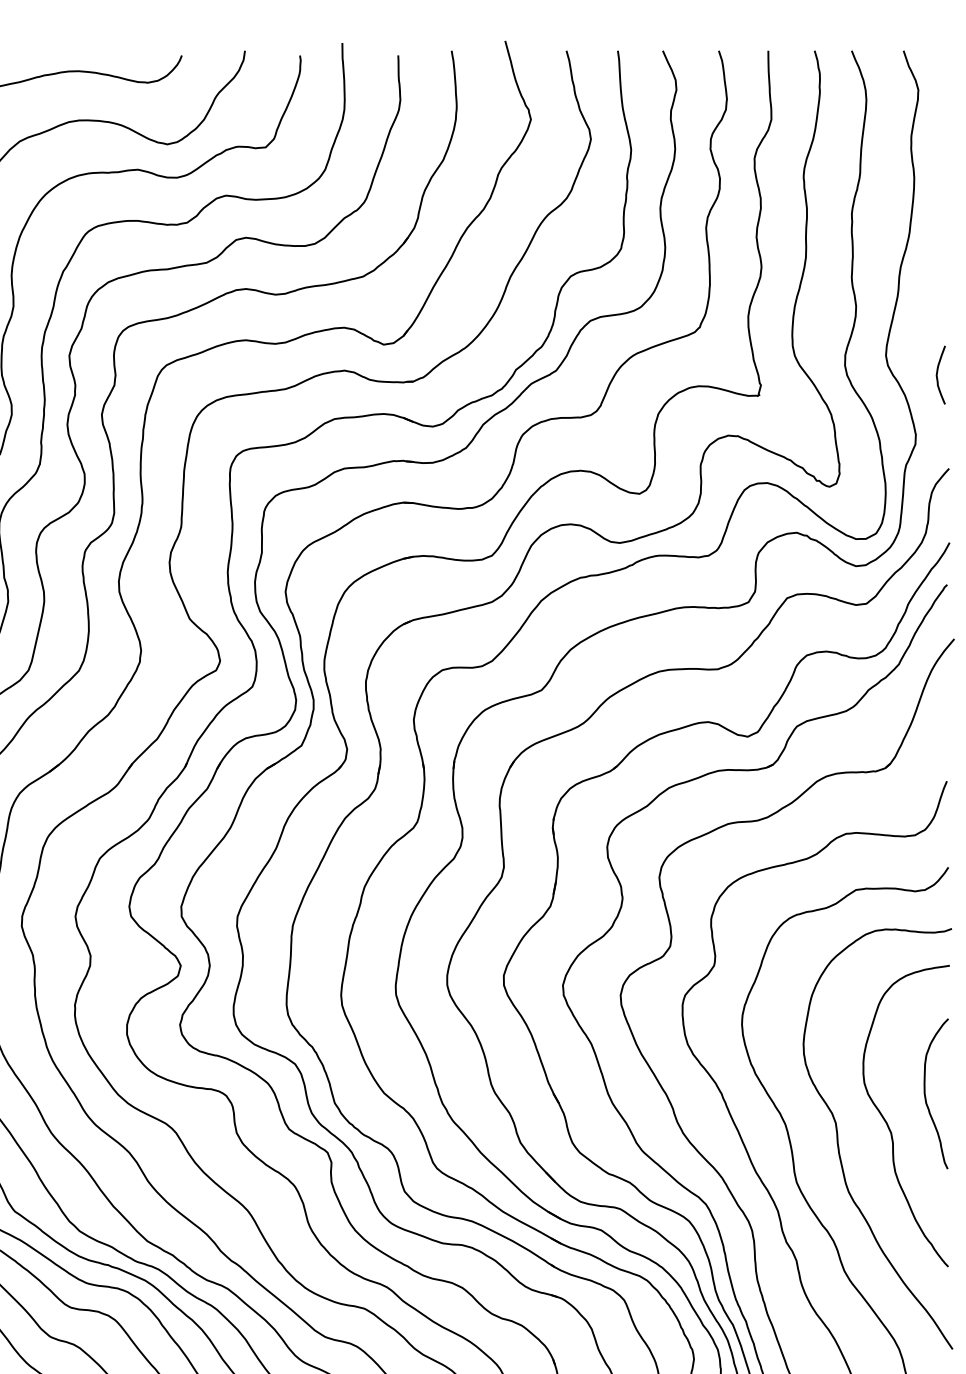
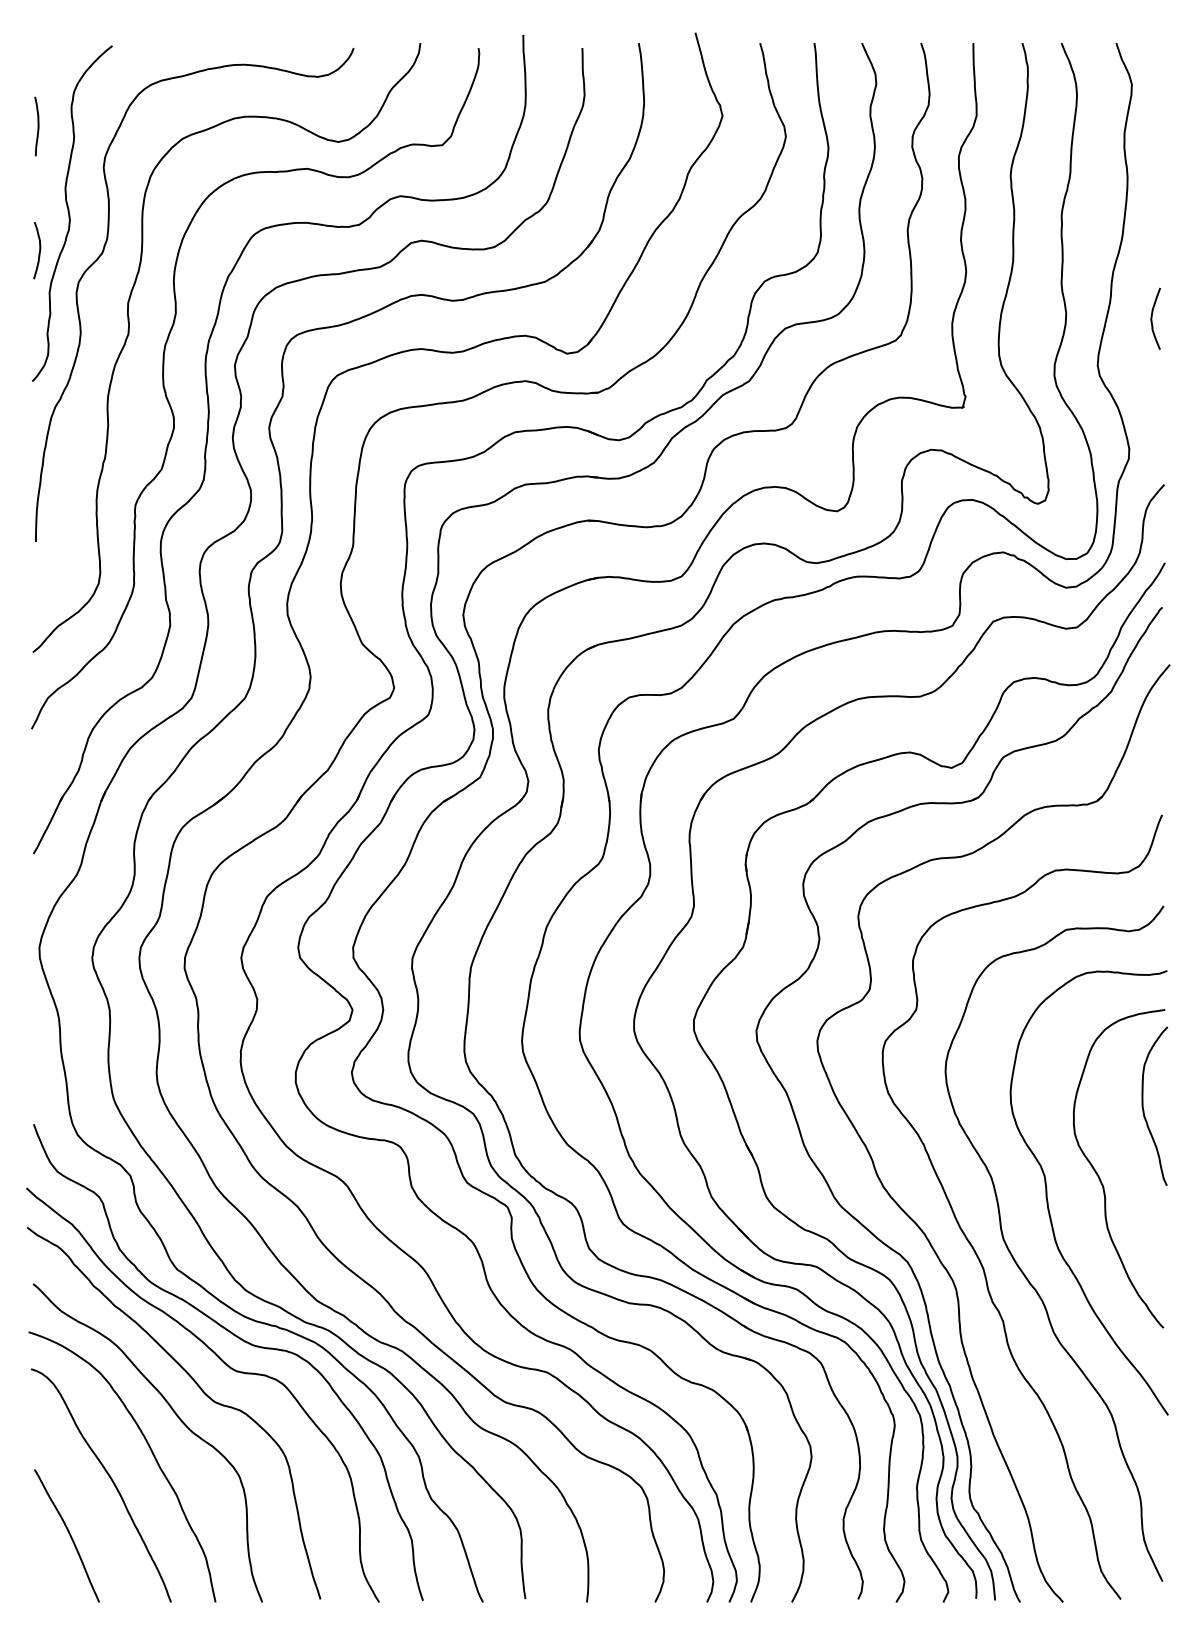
curve: (937, 374) -> (1152, 318), moved
curve: (926, 1096) -> (1144, 1109), moved

